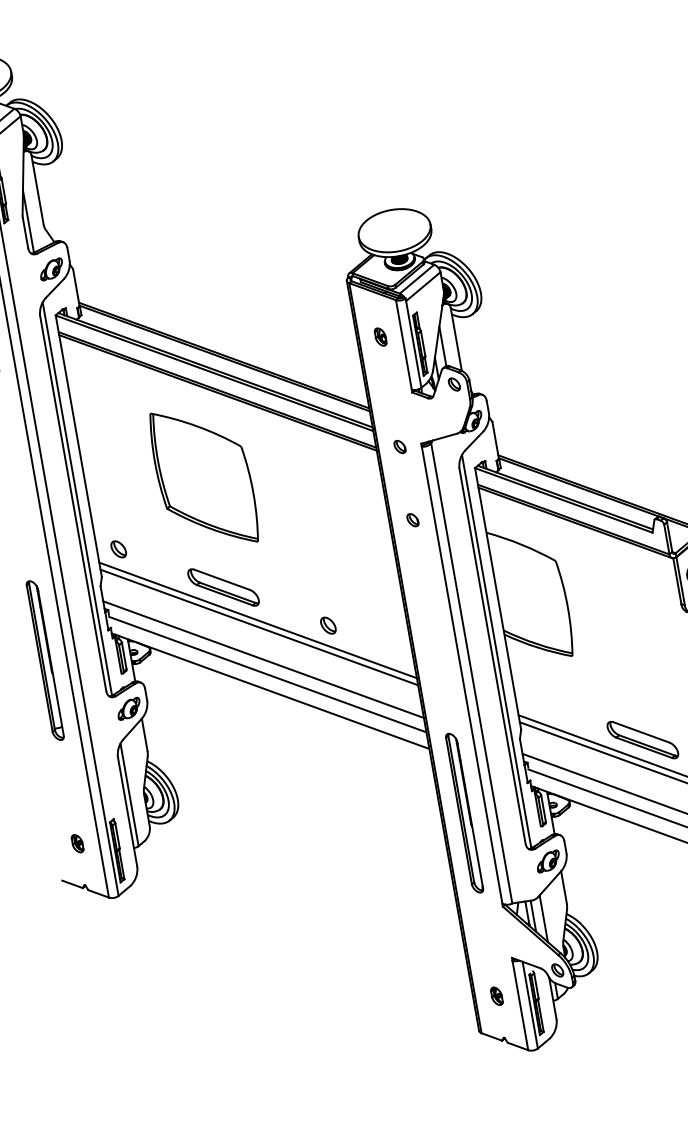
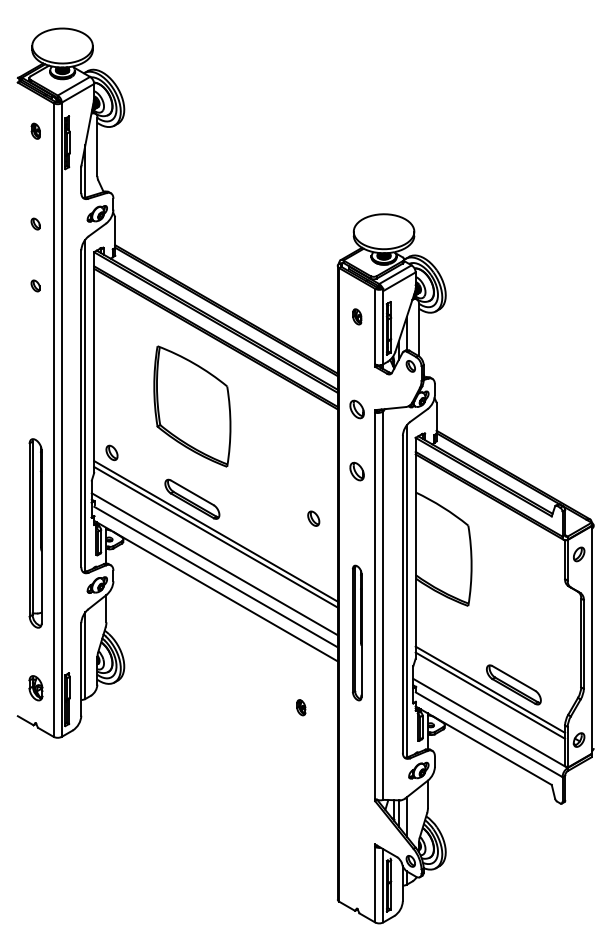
part: (400, 446) -> (357, 409), size x1.6
part: (413, 520) -> (357, 471), size x1.6
part: (328, 625) -> (313, 518), moved
part: (44, 660) -> (35, 533), size x1.4
part: (464, 812) -> (357, 632), moved
part: (77, 842) -> (35, 687), size x1.6
part: (497, 995) -> (301, 707), moved

